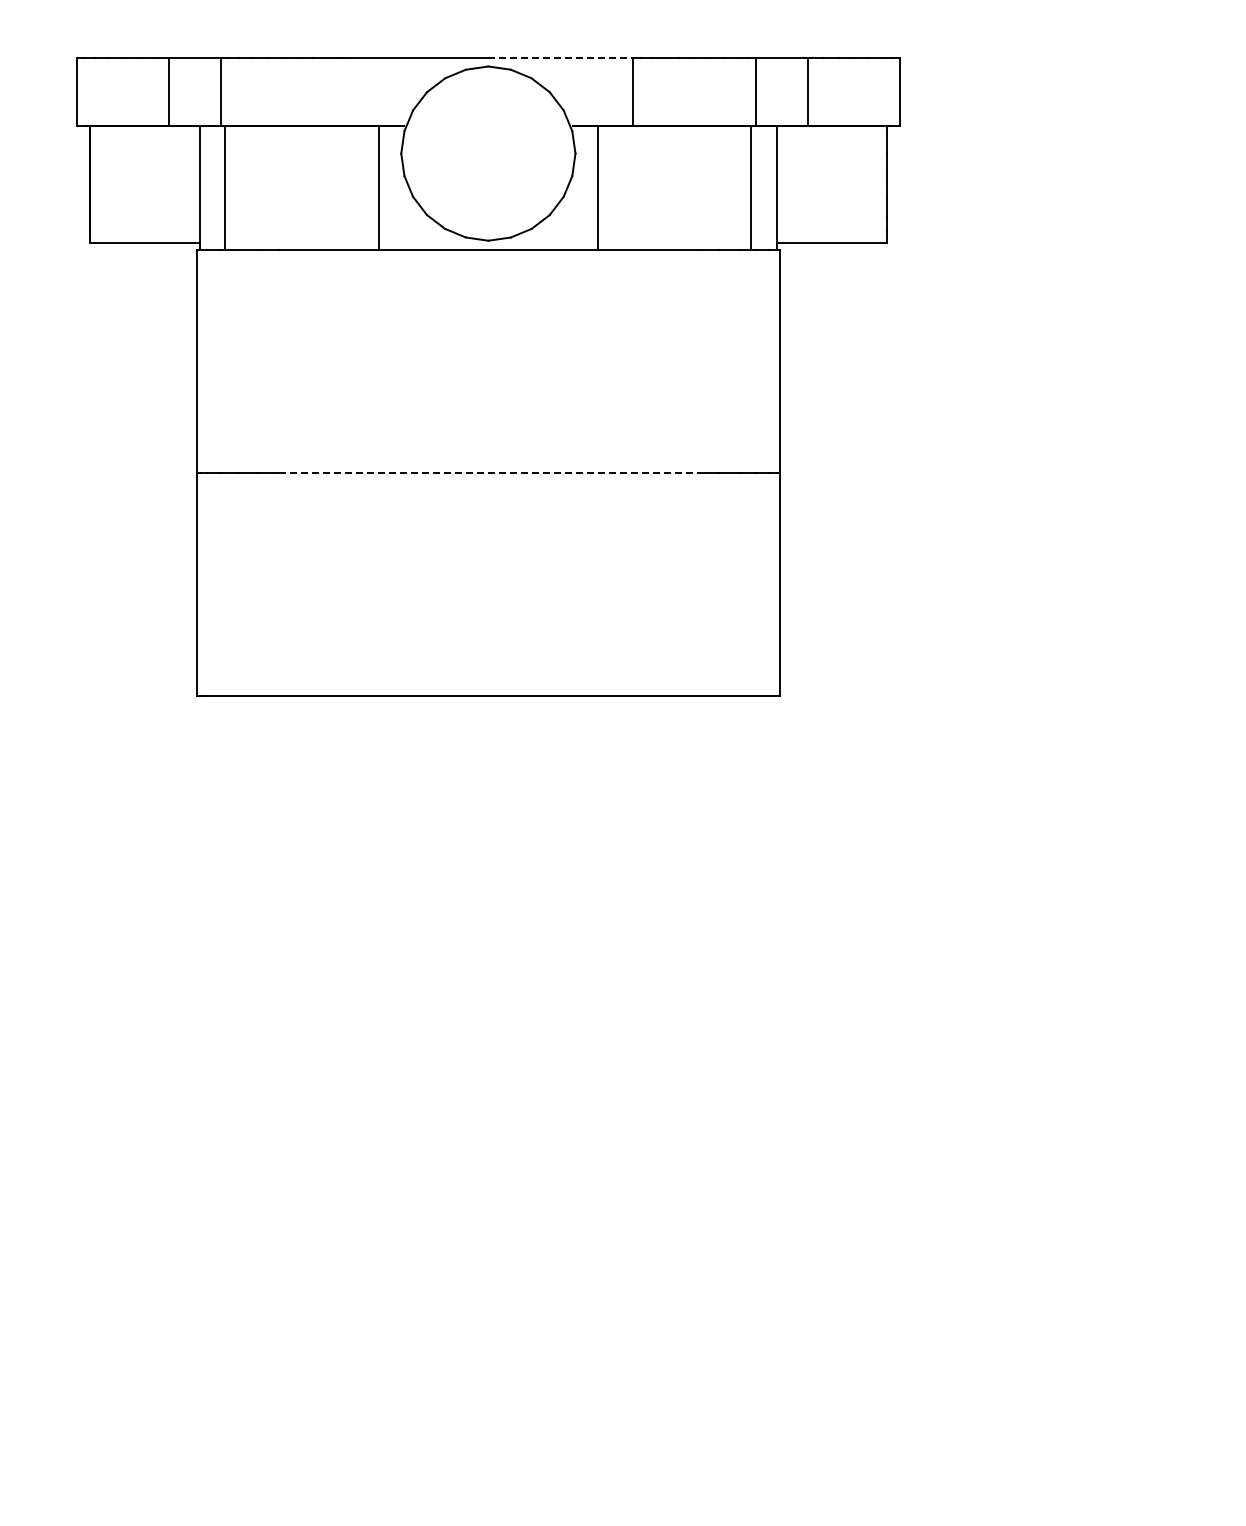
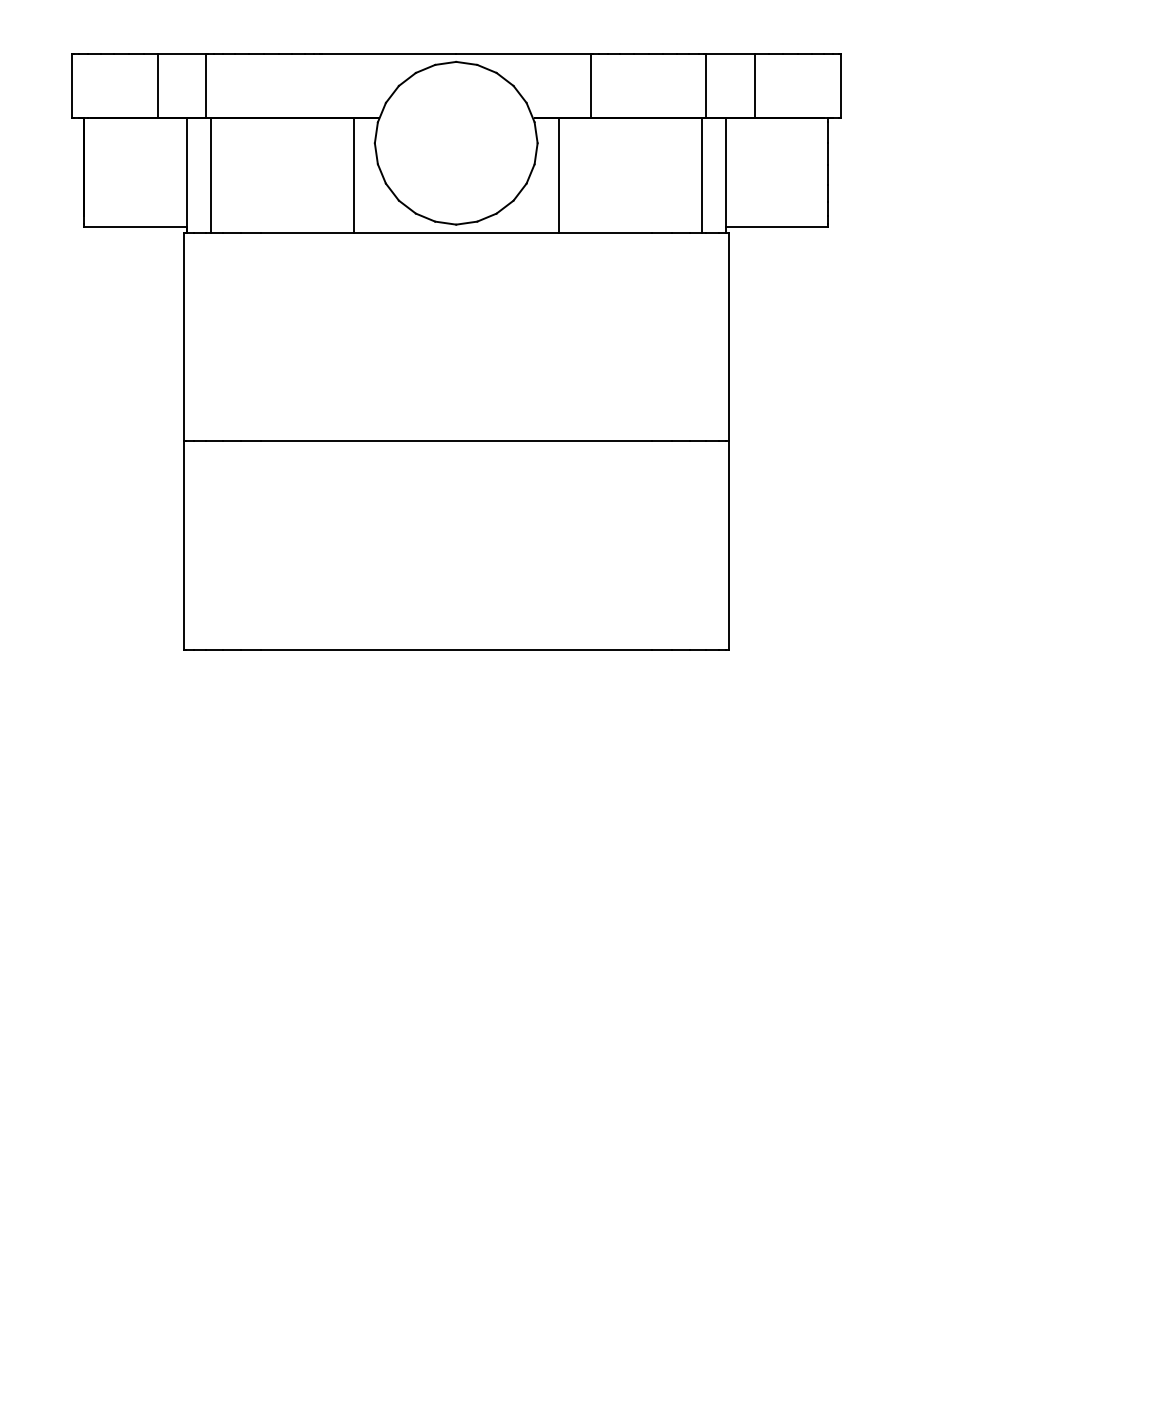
line: (560, 57) -> (523, 53), dashed -> solid
line: (488, 472) -> (456, 441), dashed -> solid

